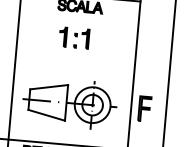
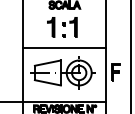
part: (74, 38) -> (62, 27), size x1.43
line: (74, 66) -> (64, 47), added

